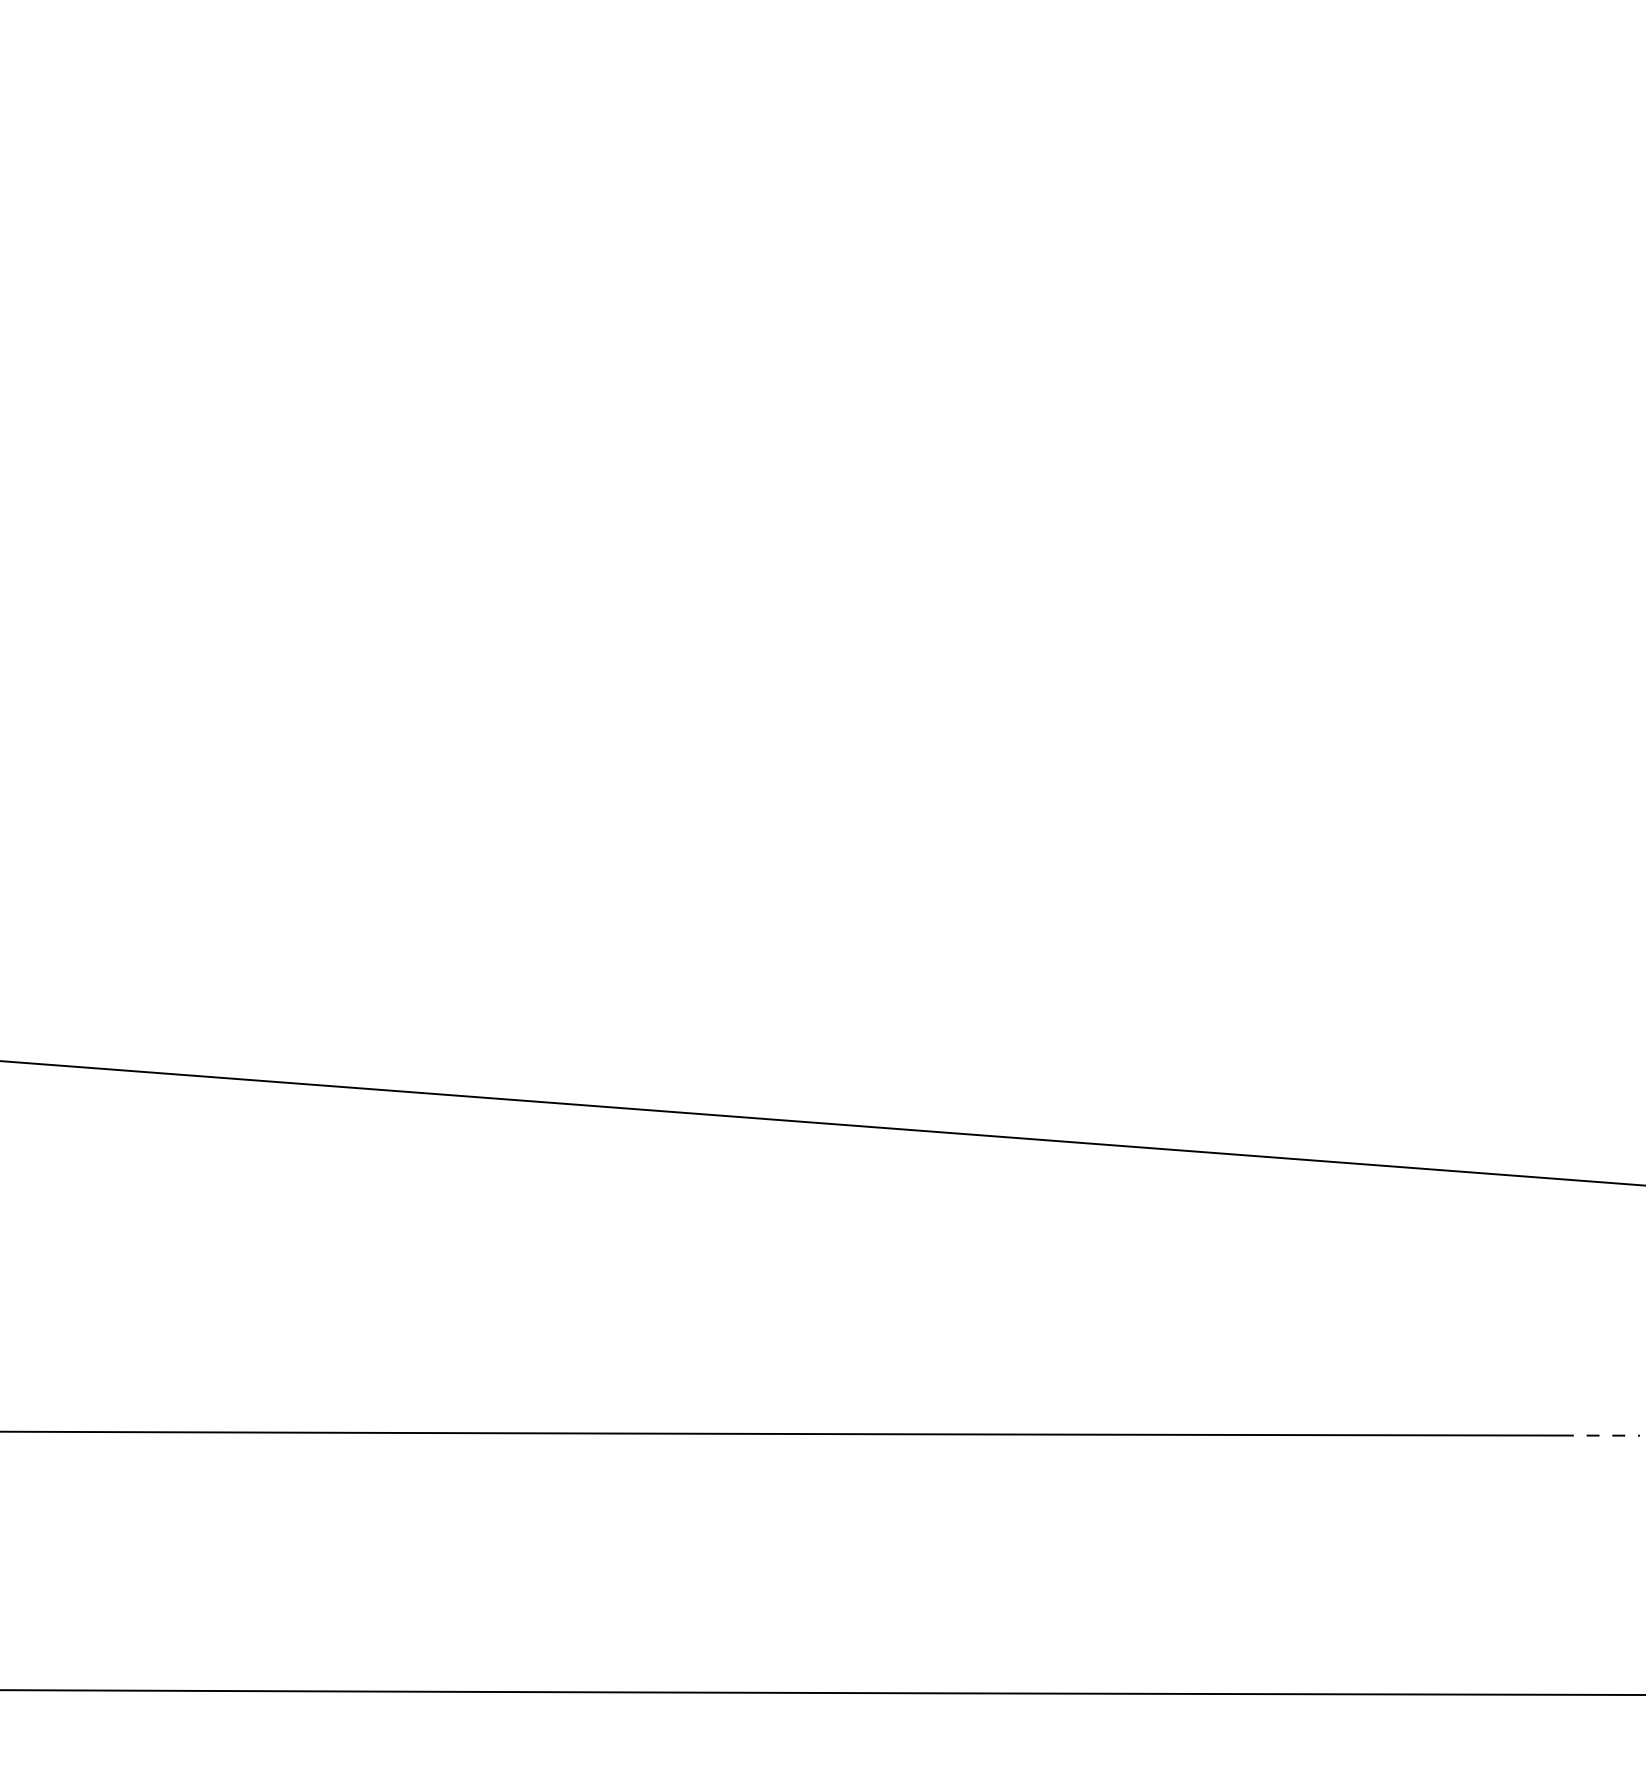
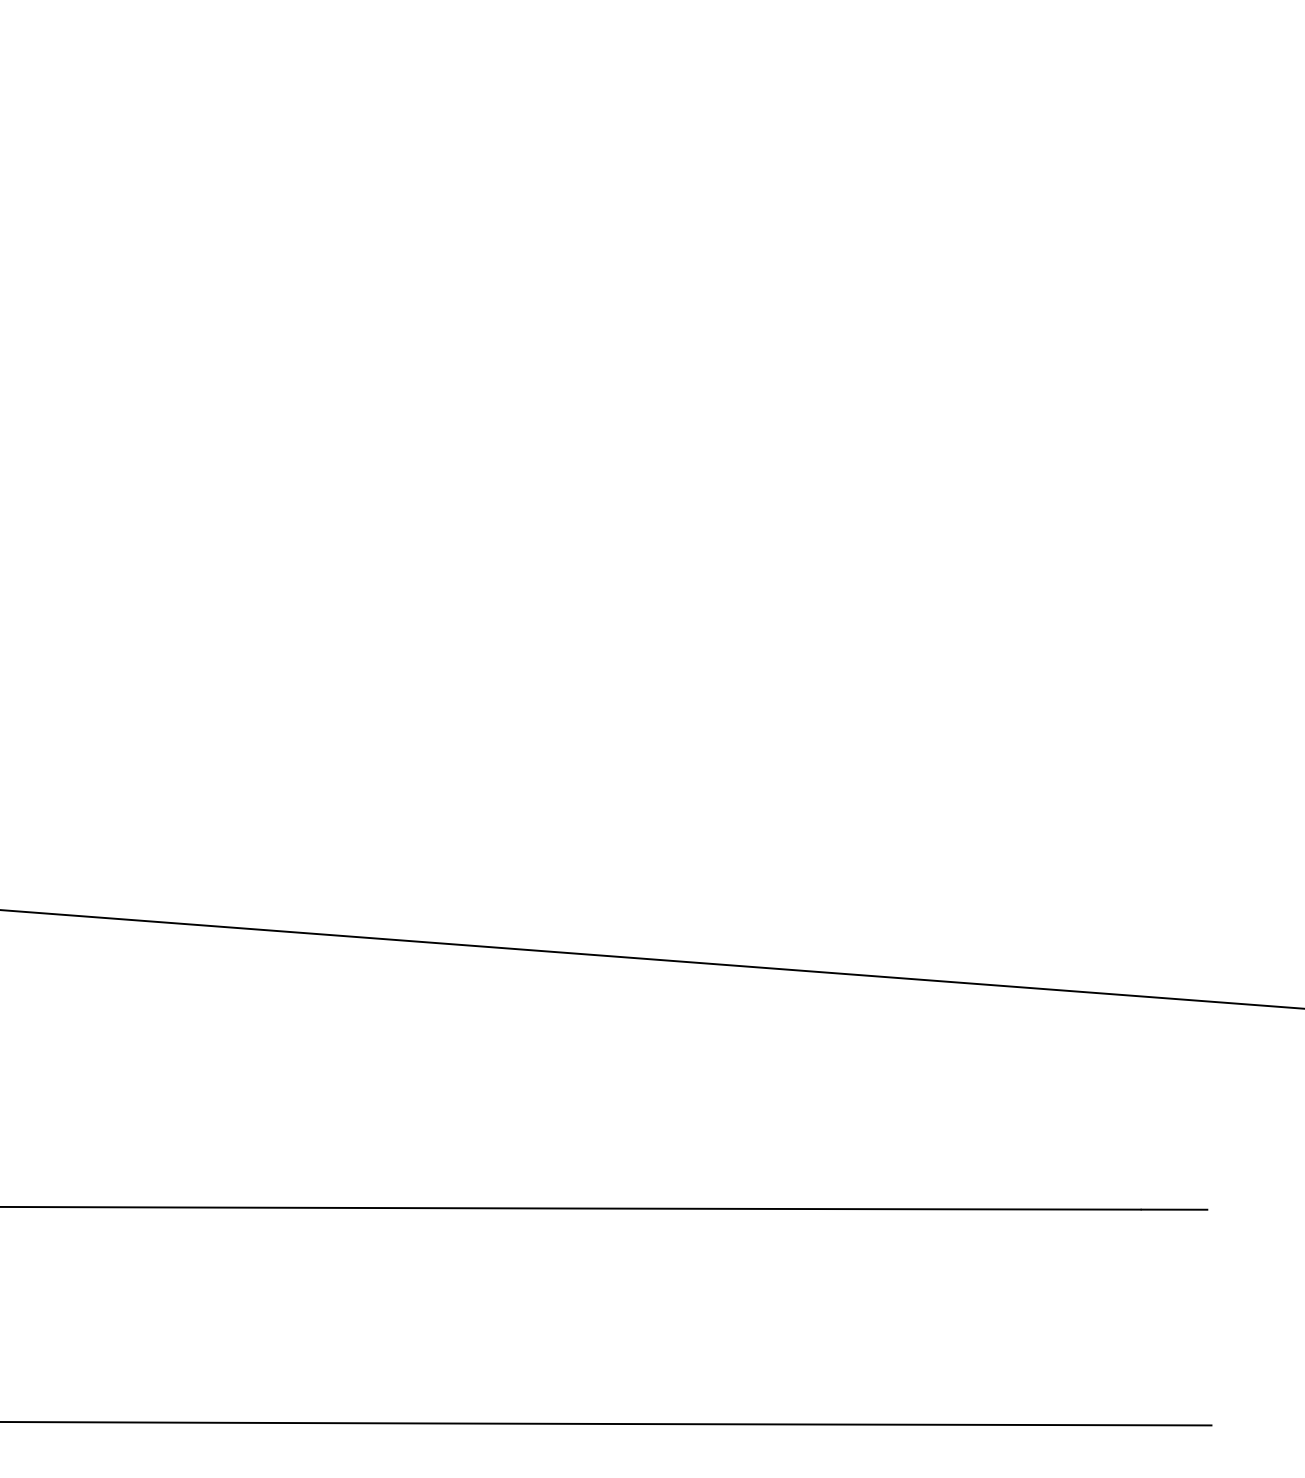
line: (1600, 1435) -> (1174, 1209), dashed -> solid

